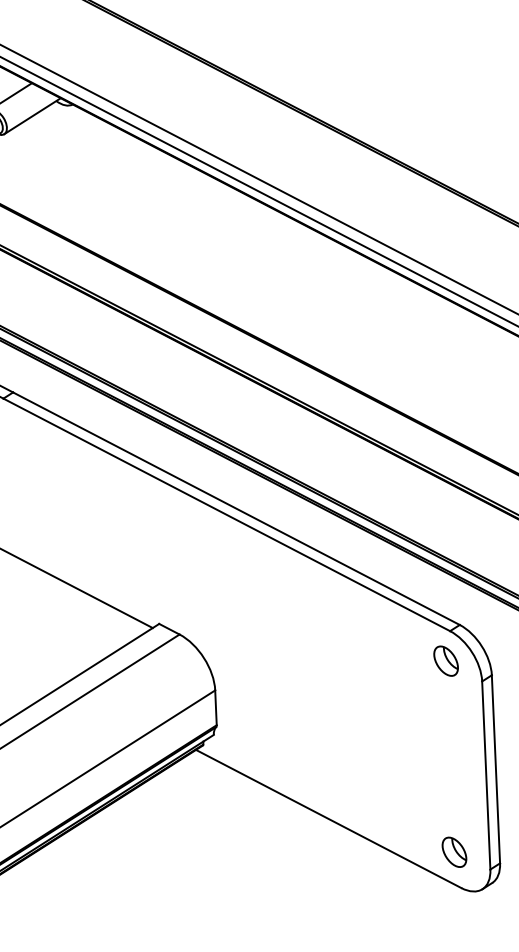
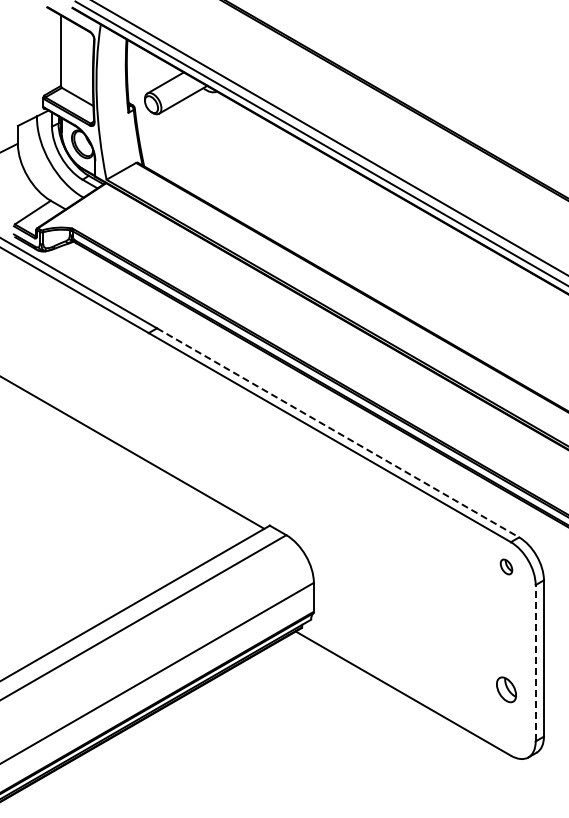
line: (236, 509) -> (338, 433), solid -> dashed
part: (446, 660) -> (506, 566), size x0.6
line: (486, 774) -> (535, 662), solid -> dashed
part: (454, 851) -> (506, 689), moved

